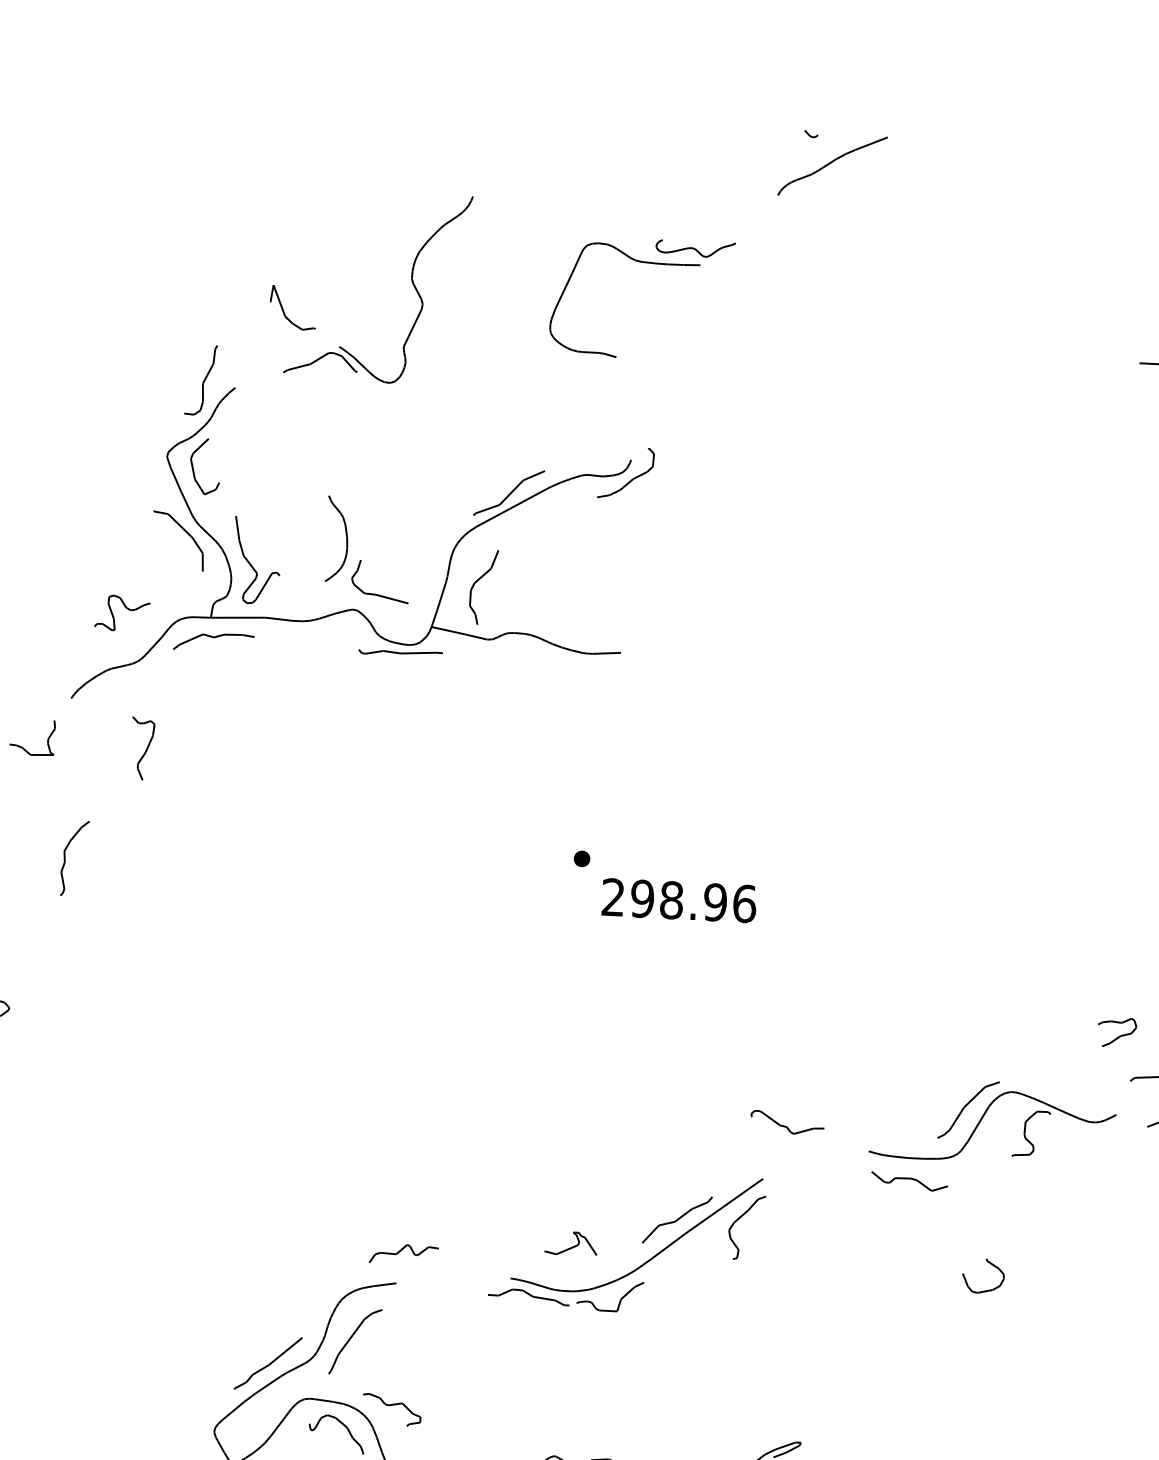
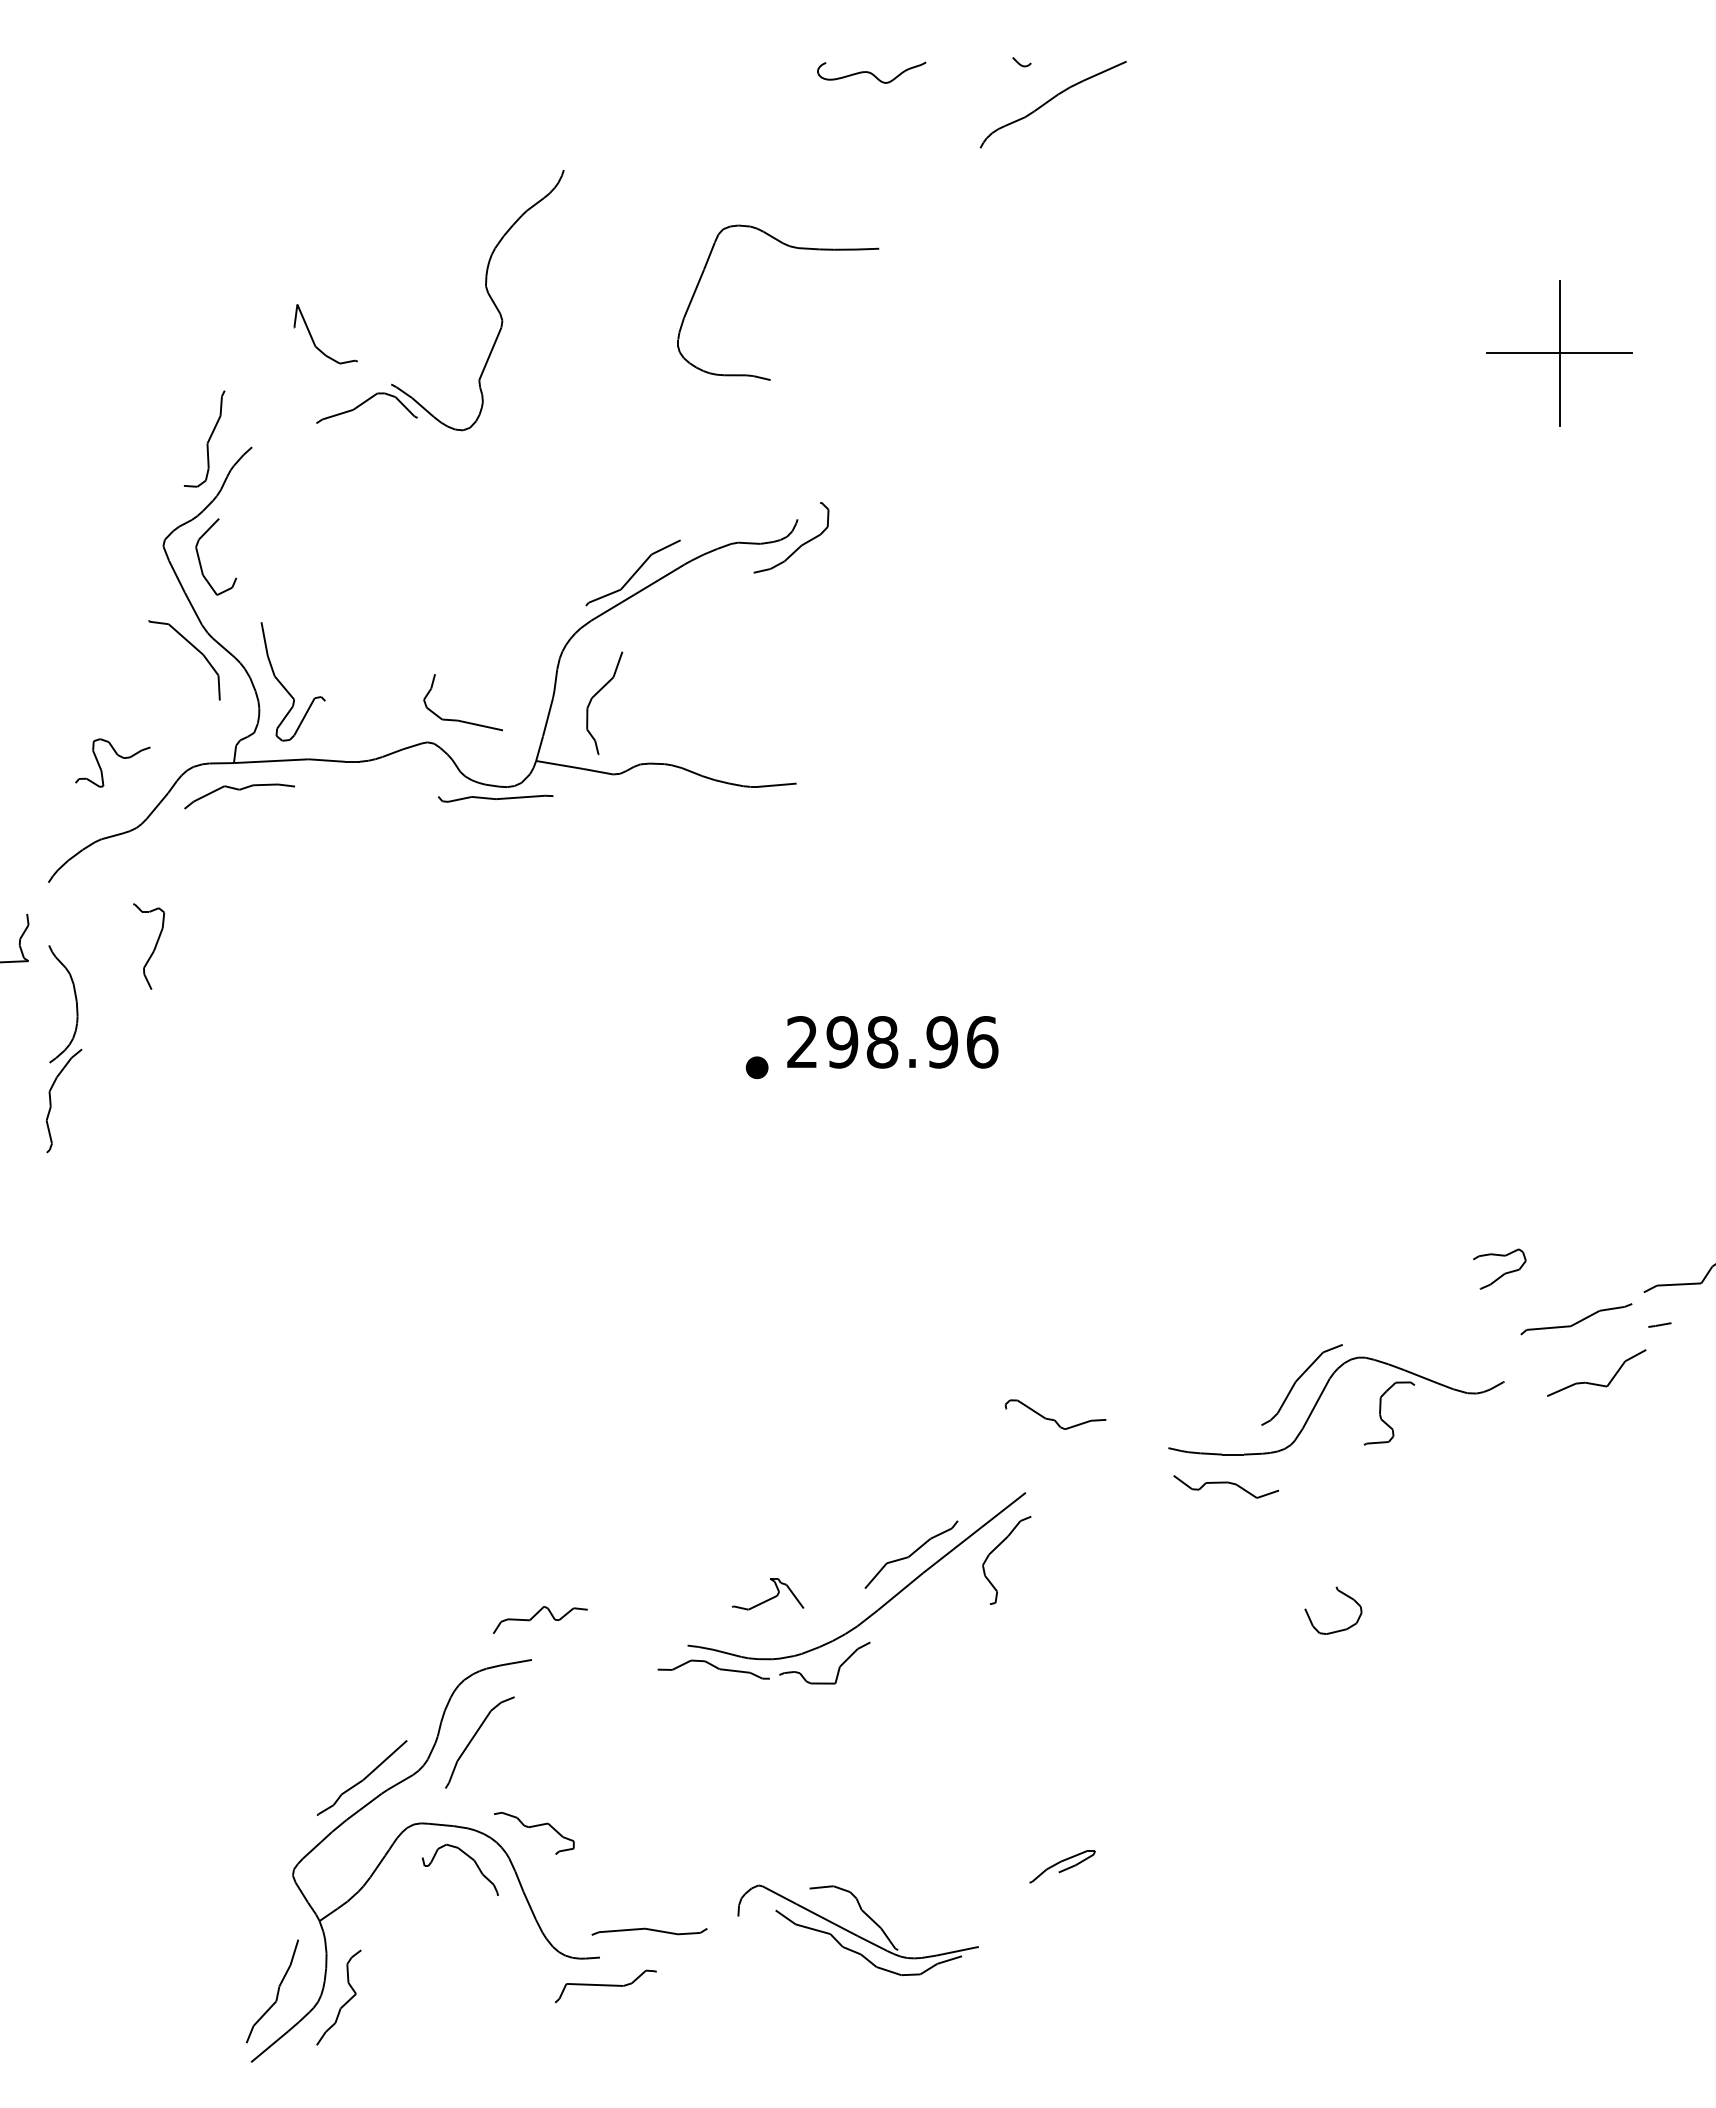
part: (695, 248) -> (871, 72), moved
curve: (346, 537) -> (75, 1001), moved
text: (679, 900) -> (892, 1042), moved

